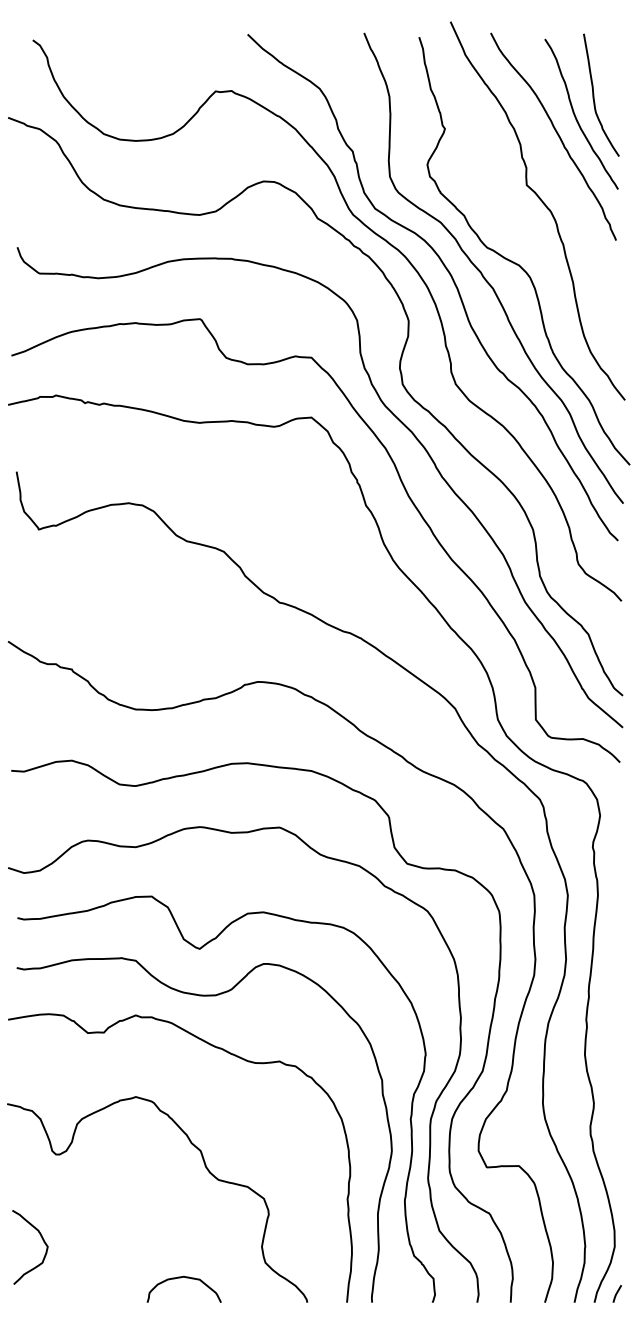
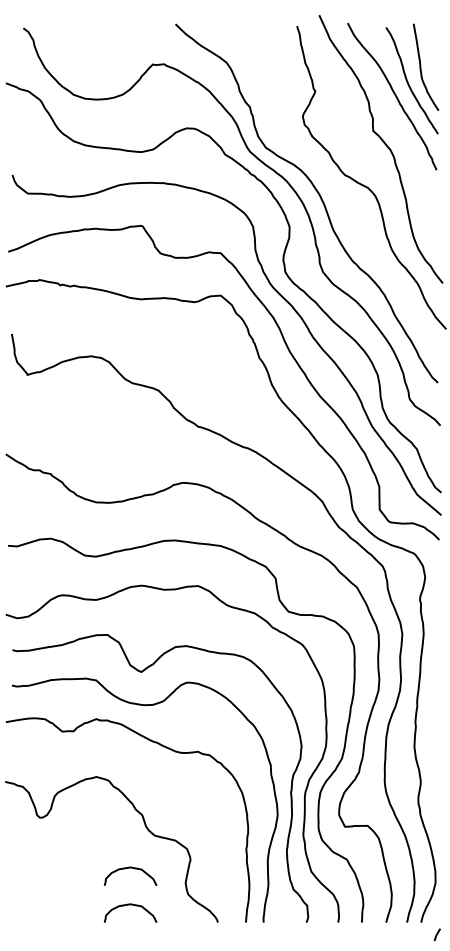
curve: (483, 274) -> (342, 194), removed
curve: (181, 1226) -> (128, 868), added
curve: (42, 1240) -> (30, 878), removed
line: (616, 1293) -> (436, 934), moved

